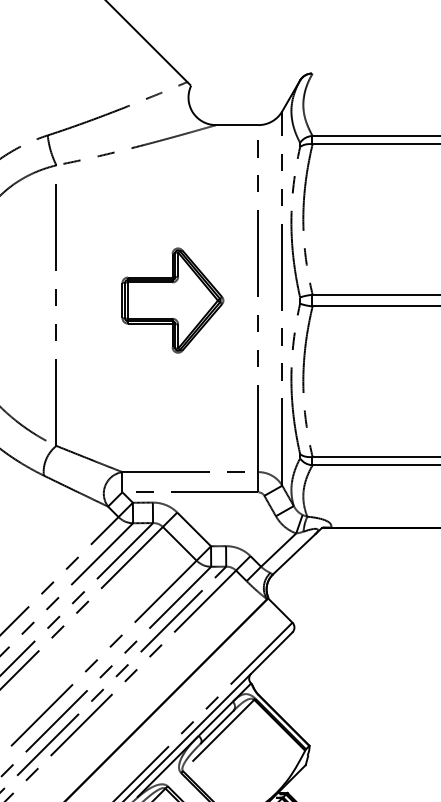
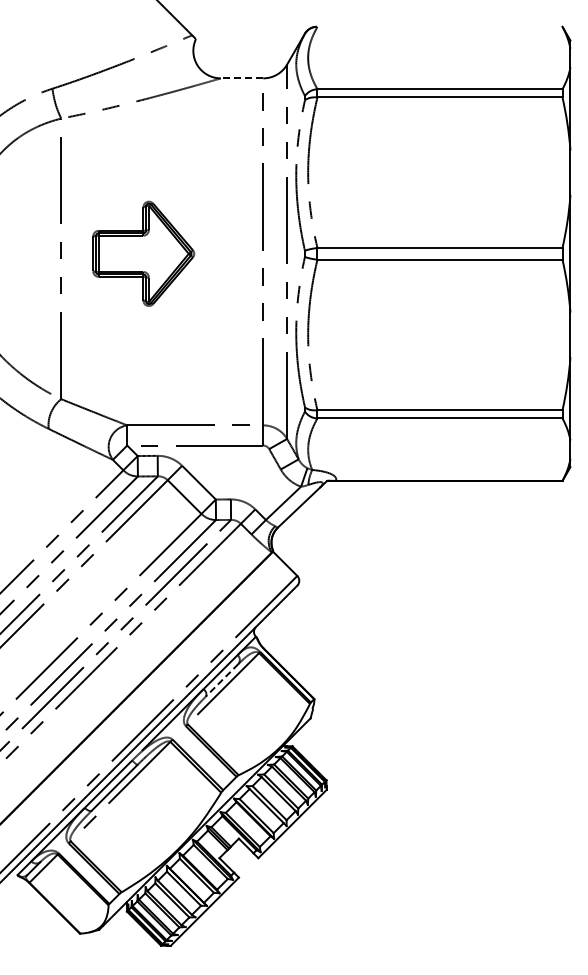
line: (236, 125) -> (241, 78), solid -> dashed
part: (172, 300) -> (143, 253), moved
line: (216, 727) -> (221, 680), solid -> dashed

